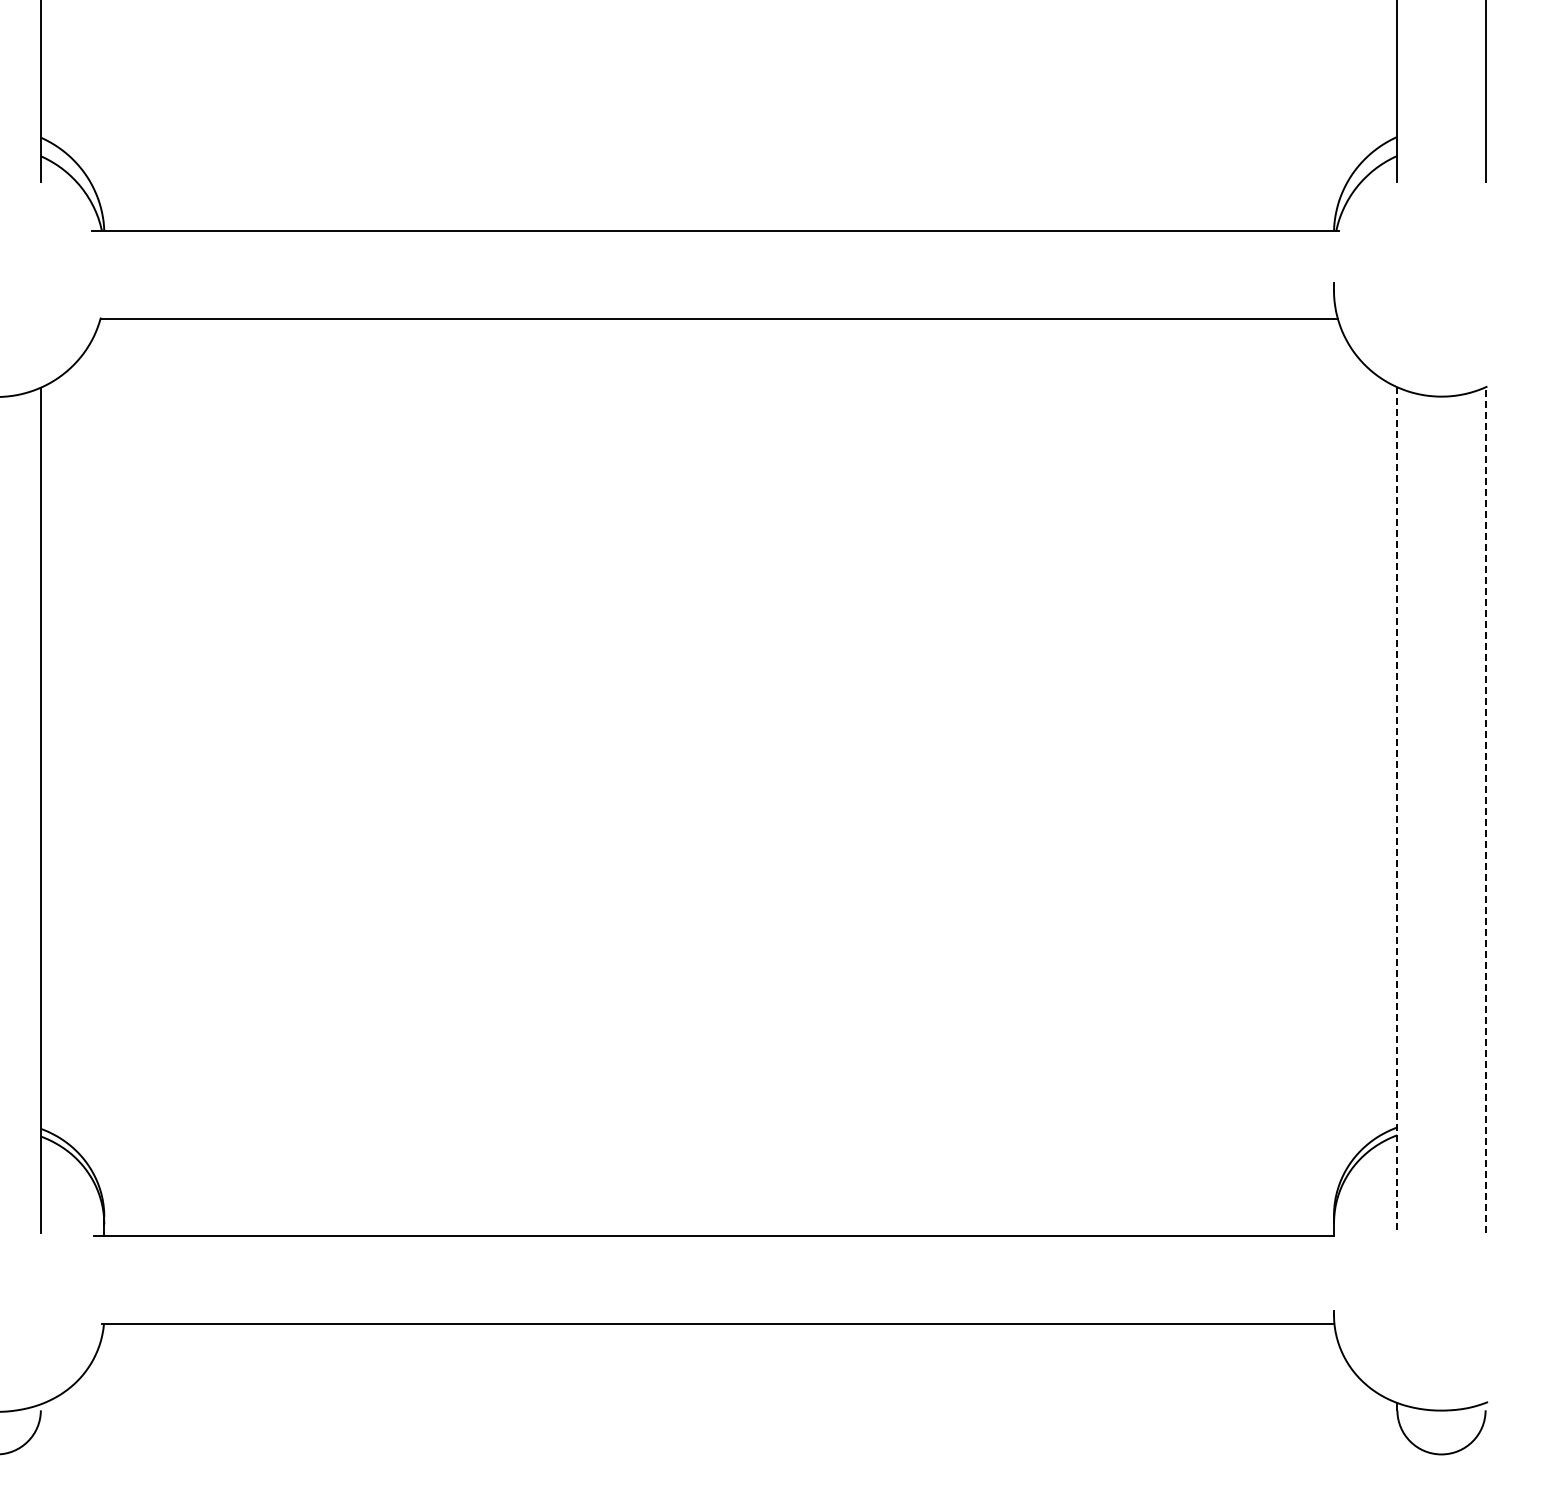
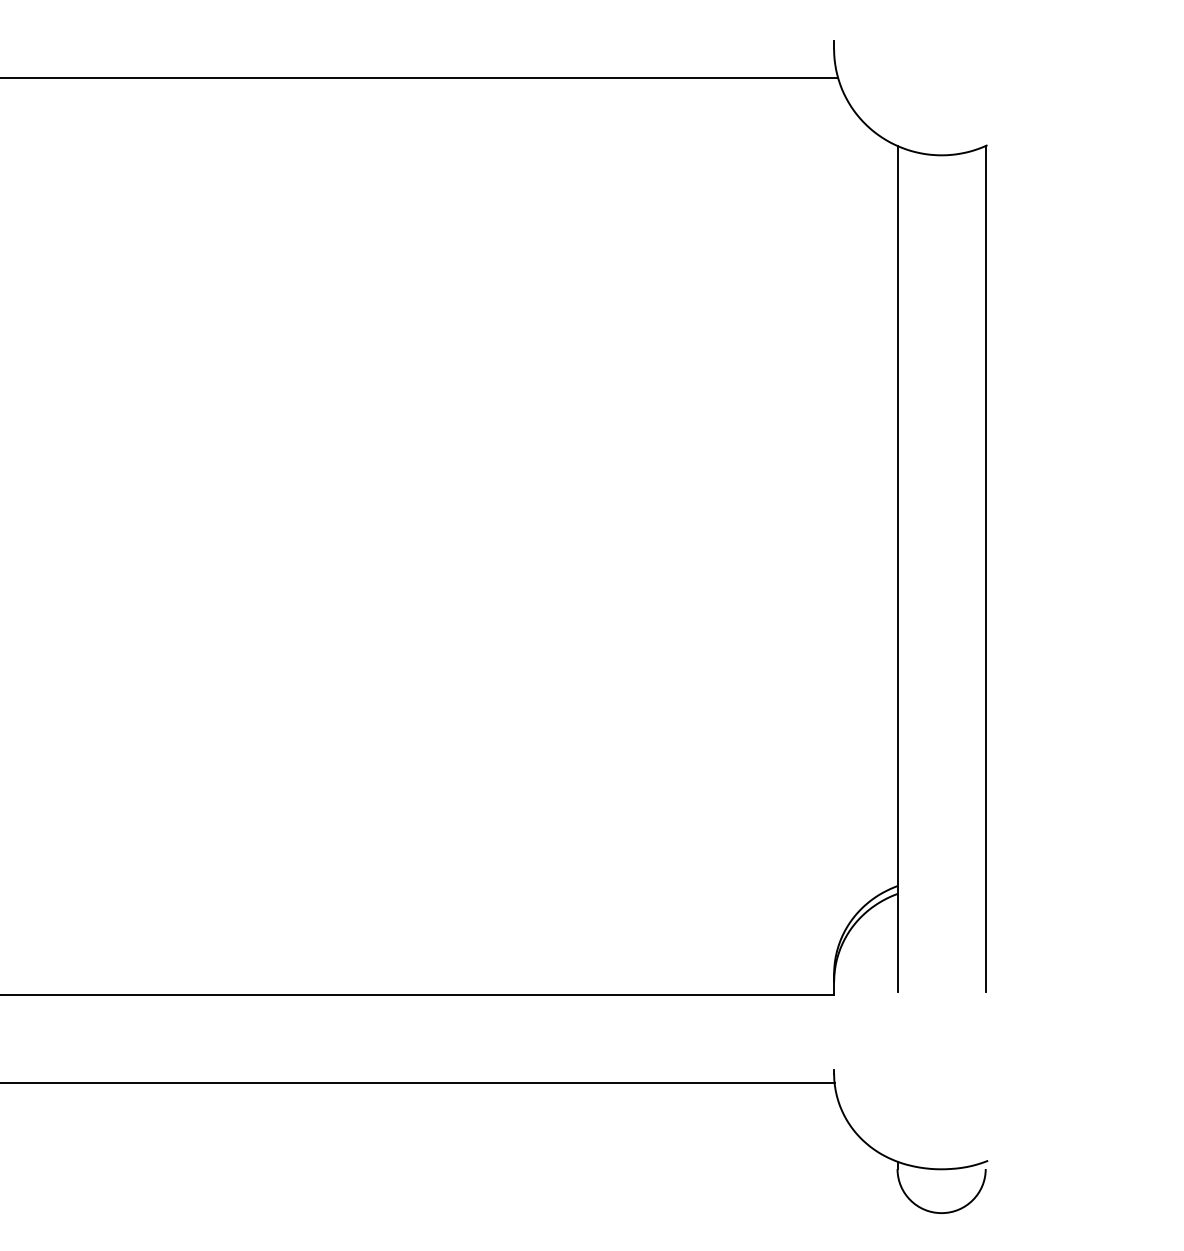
line: (1485, 809) -> (985, 568), dashed -> solid
line: (1397, 810) -> (897, 569), dashed -> solid

